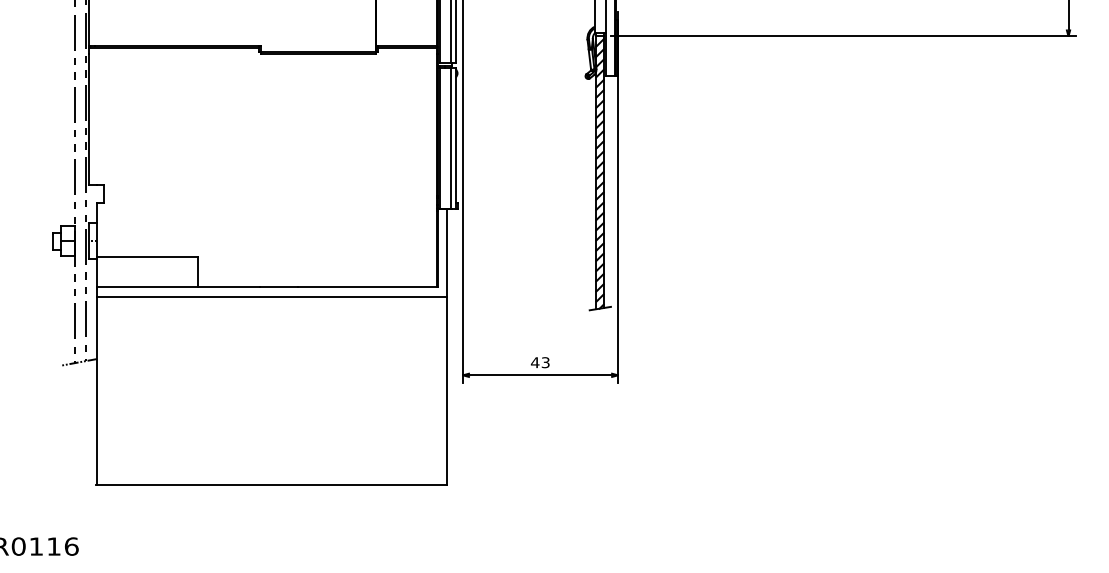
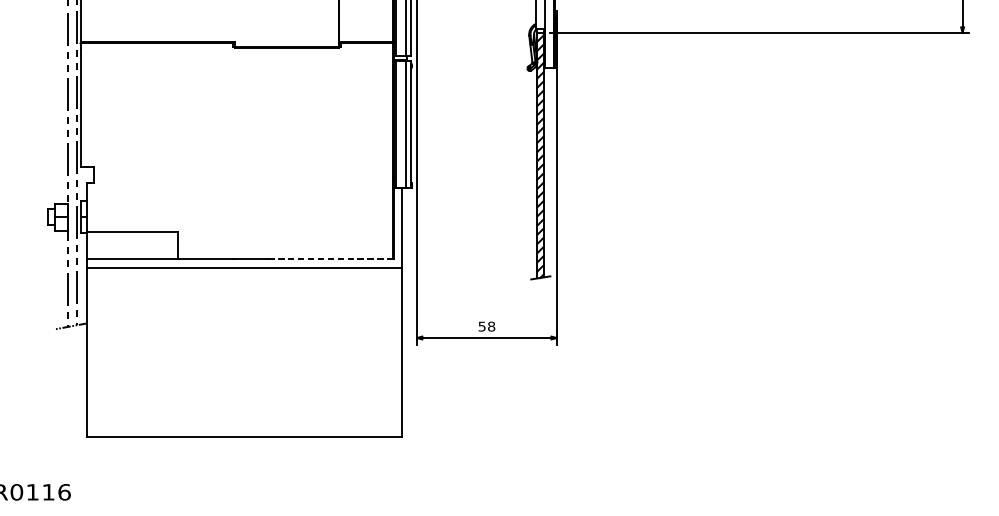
line: (367, 287) -> (331, 258), solid -> dashed
text: (539, 362) -> (485, 326), 43 -> 58

